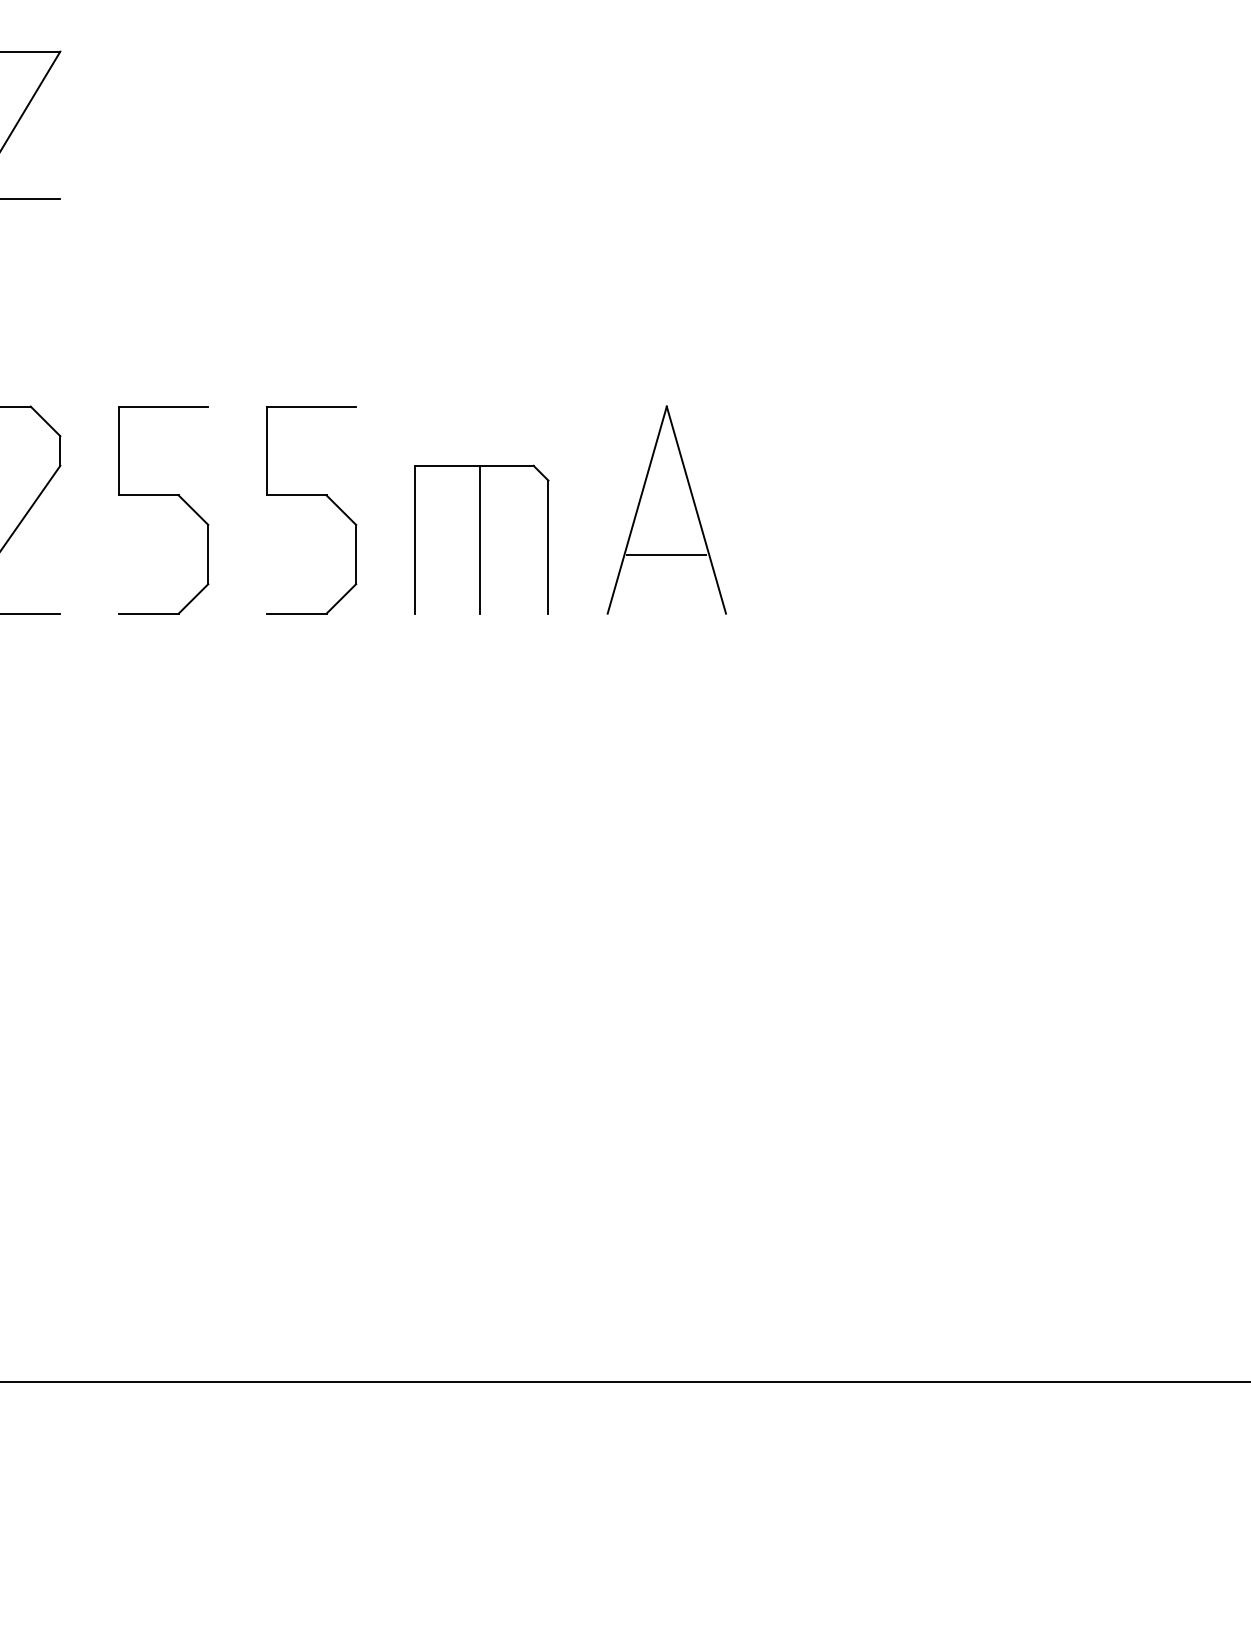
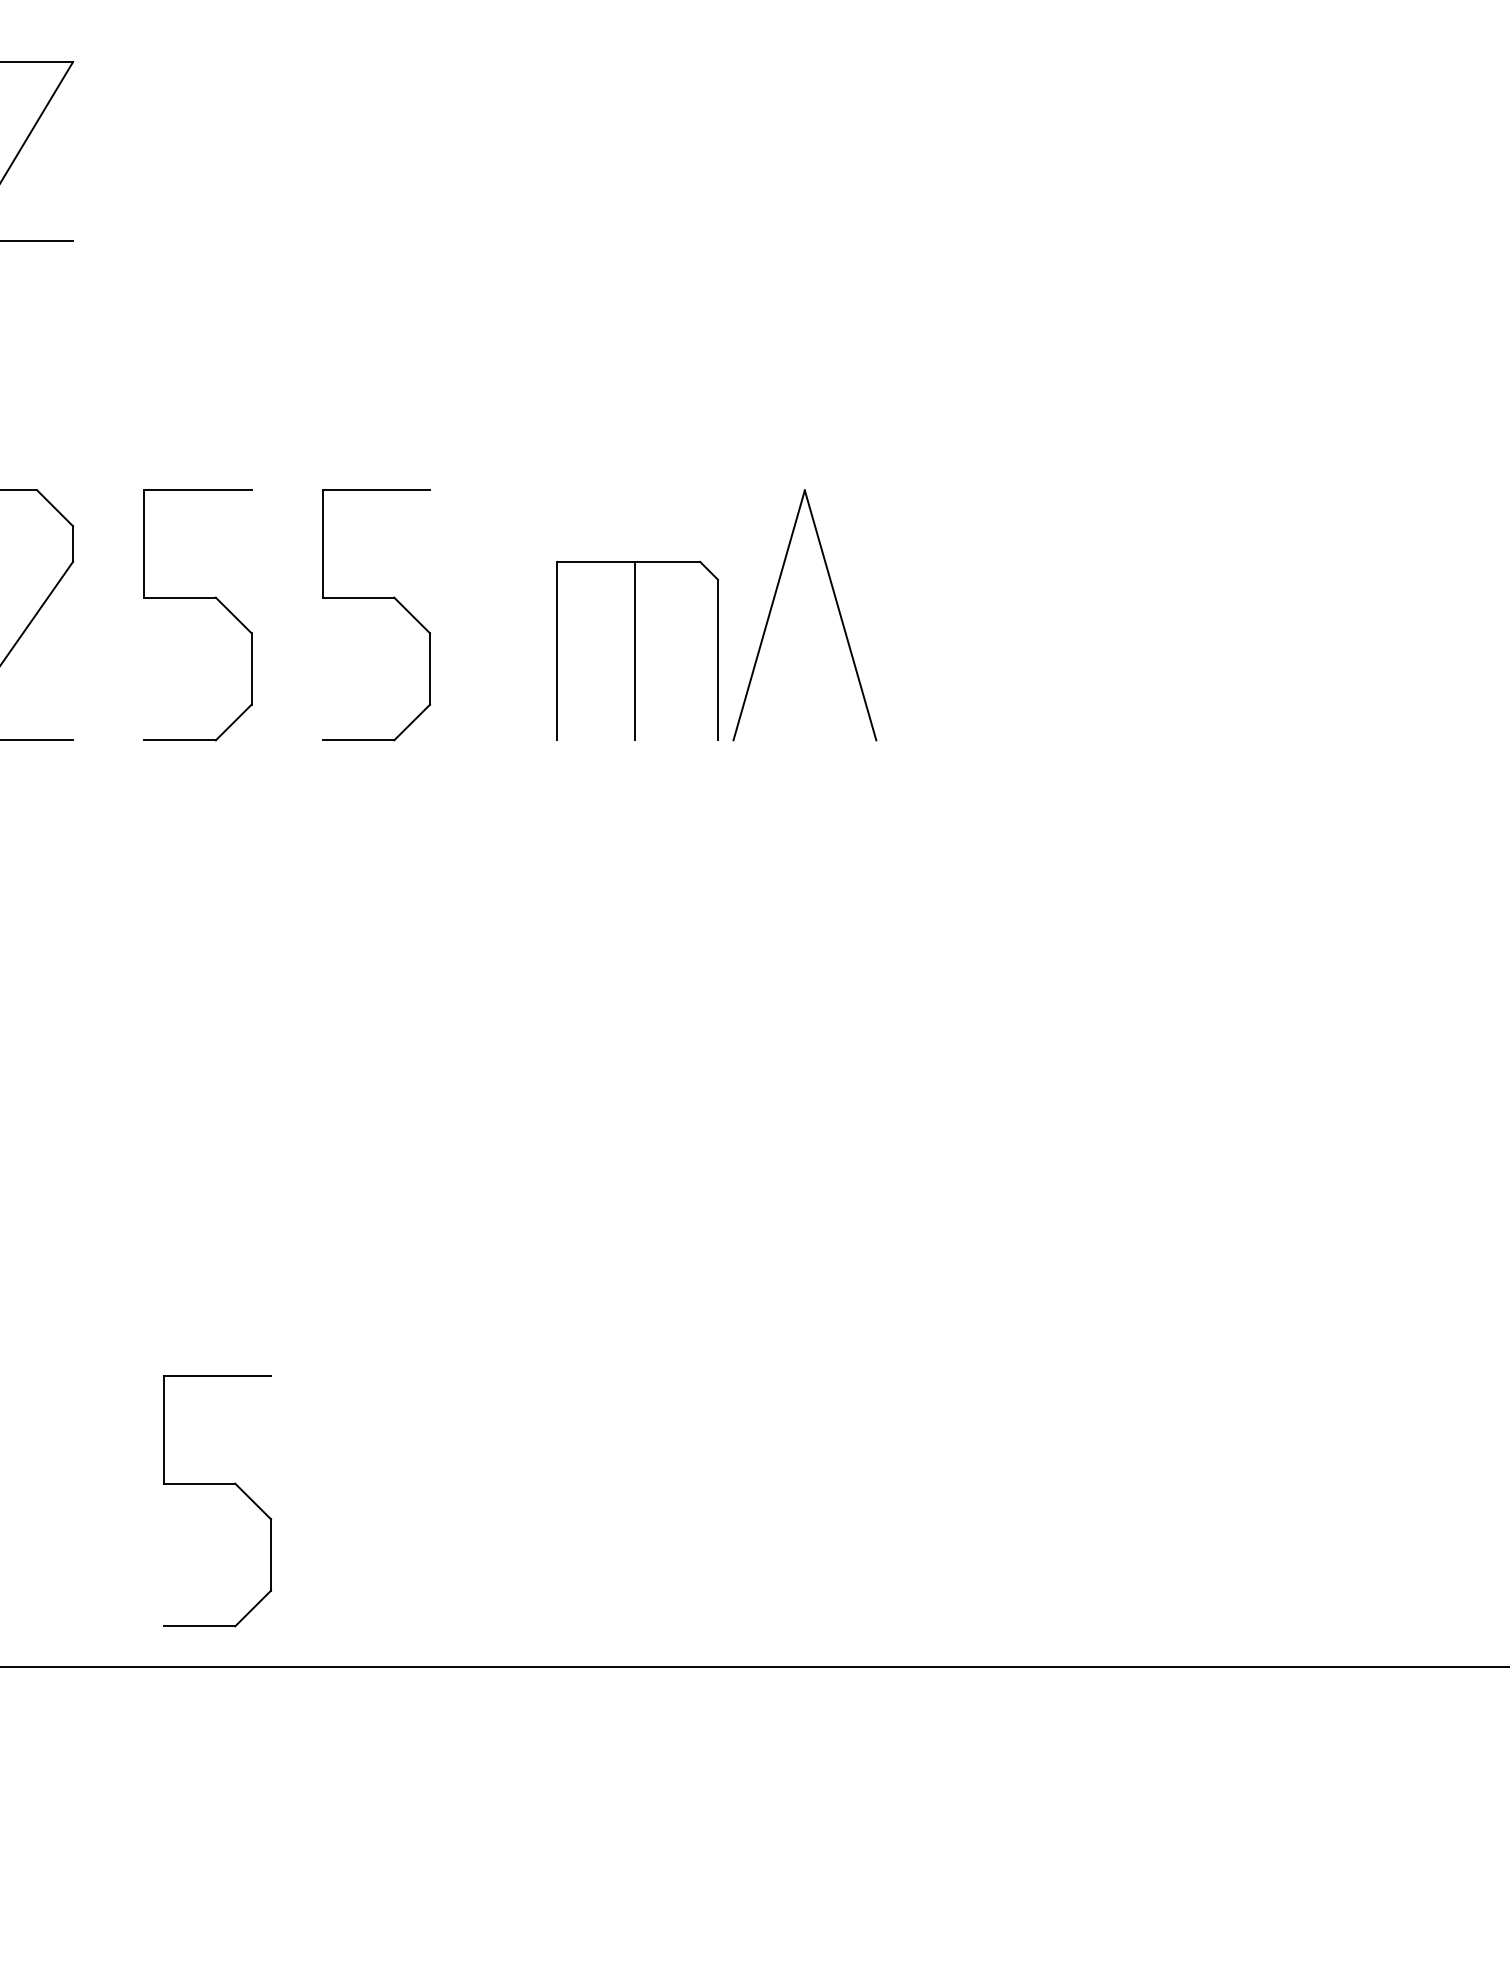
part: (481, 539) -> (637, 650), moved
line: (666, 554) -> (804, 669), removed
part: (180, 1230) -> (217, 1484), added

